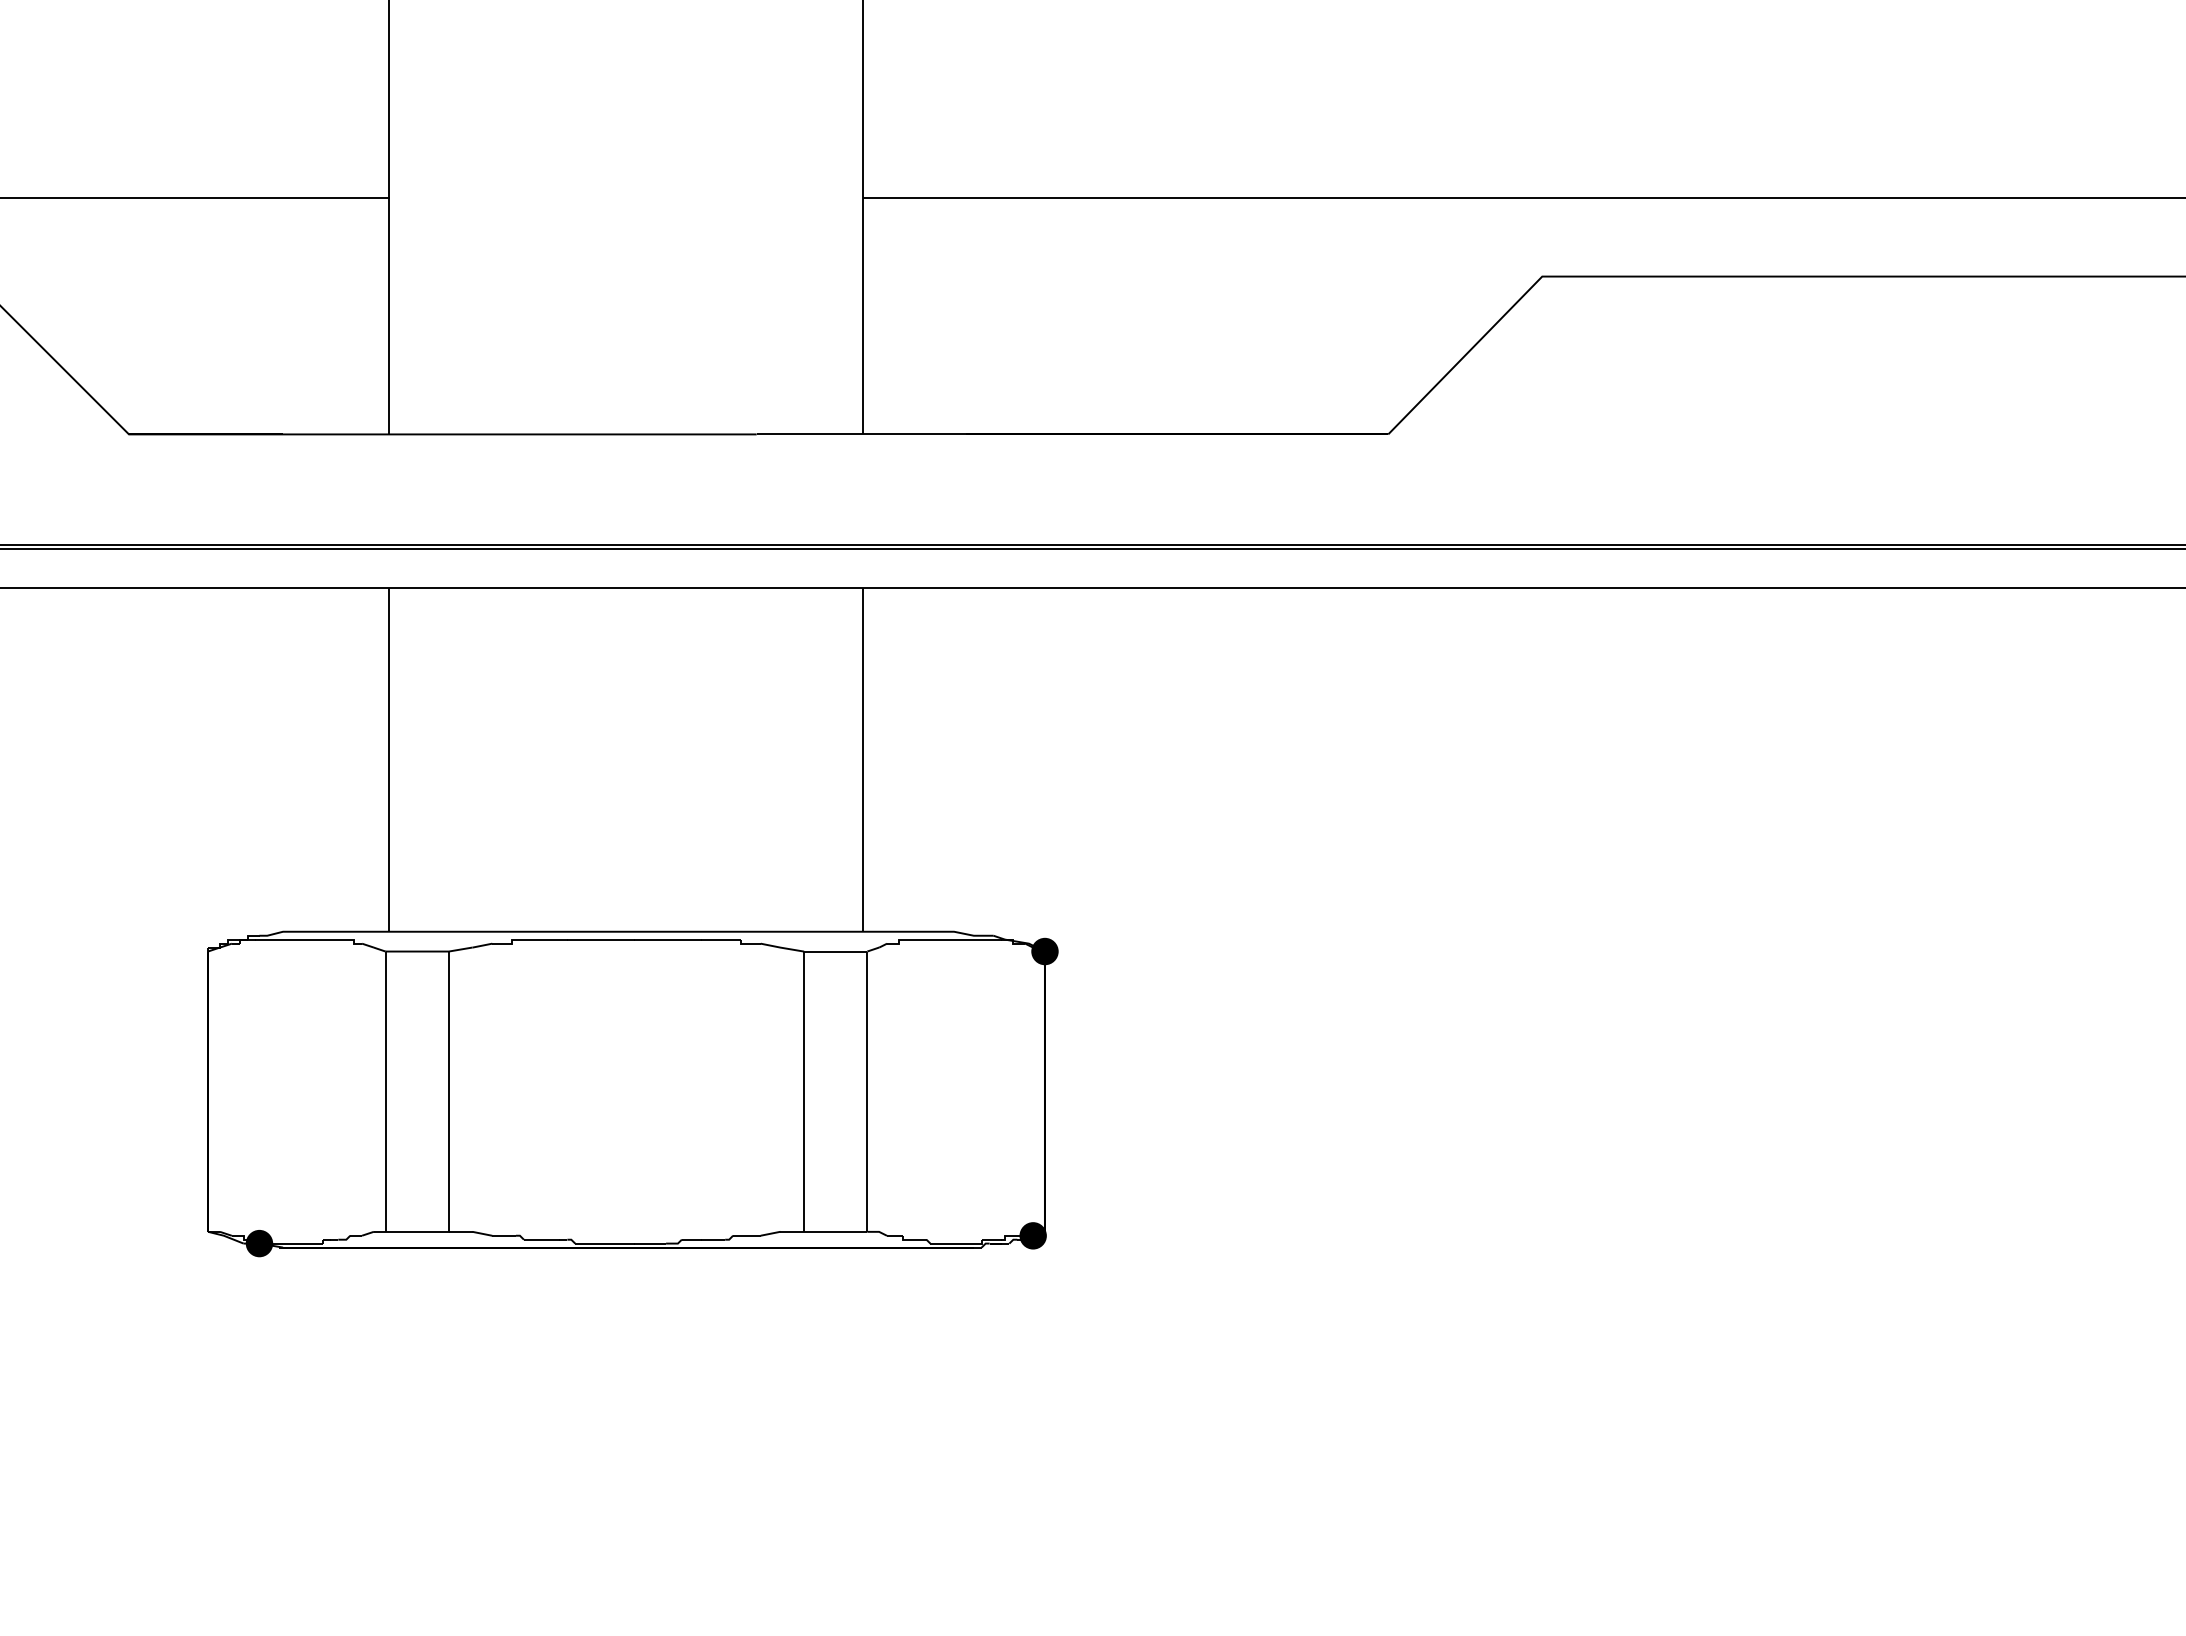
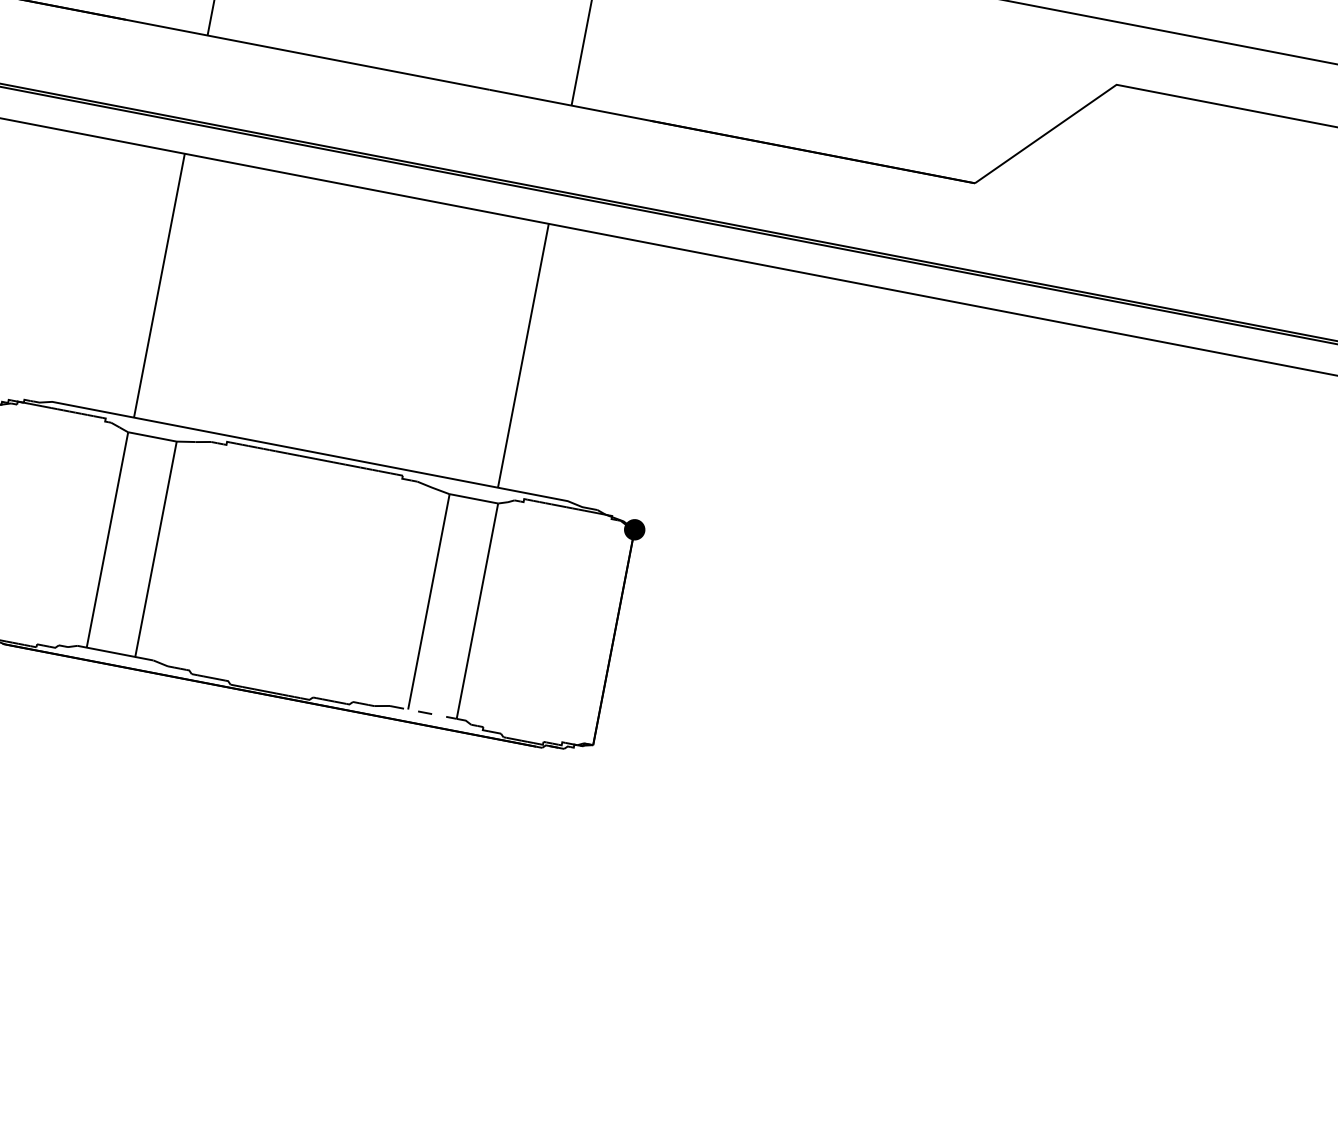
line: (823, 1231) -> (423, 712), solid -> dashed
fill: (1032, 1235) -> (583, 746), removed

